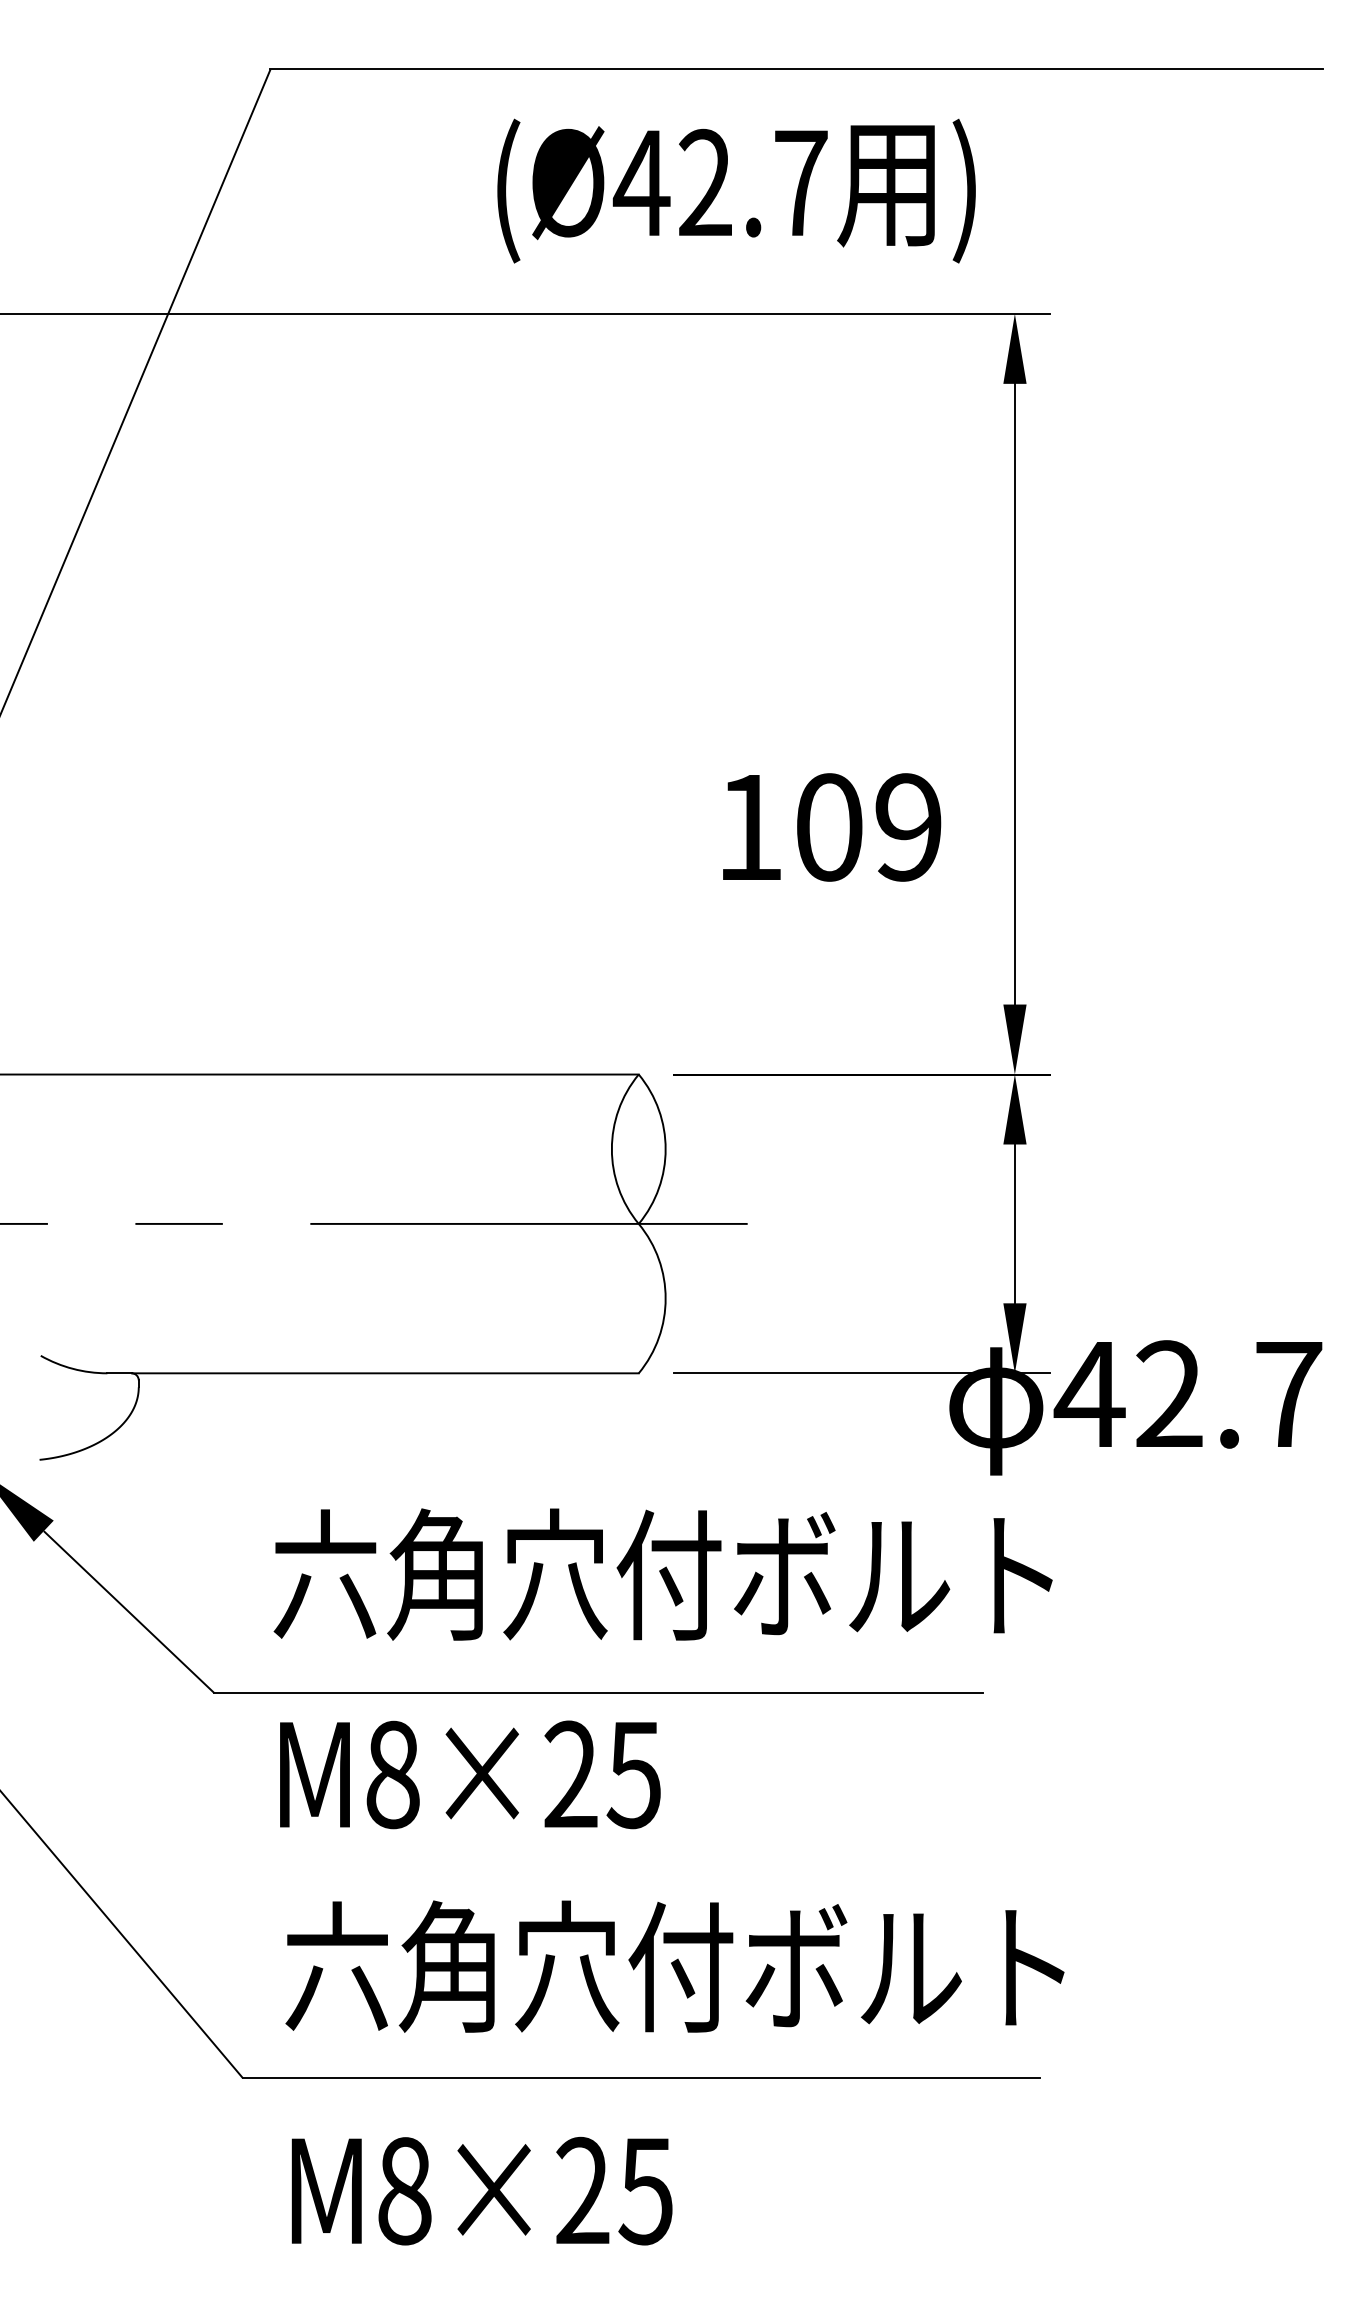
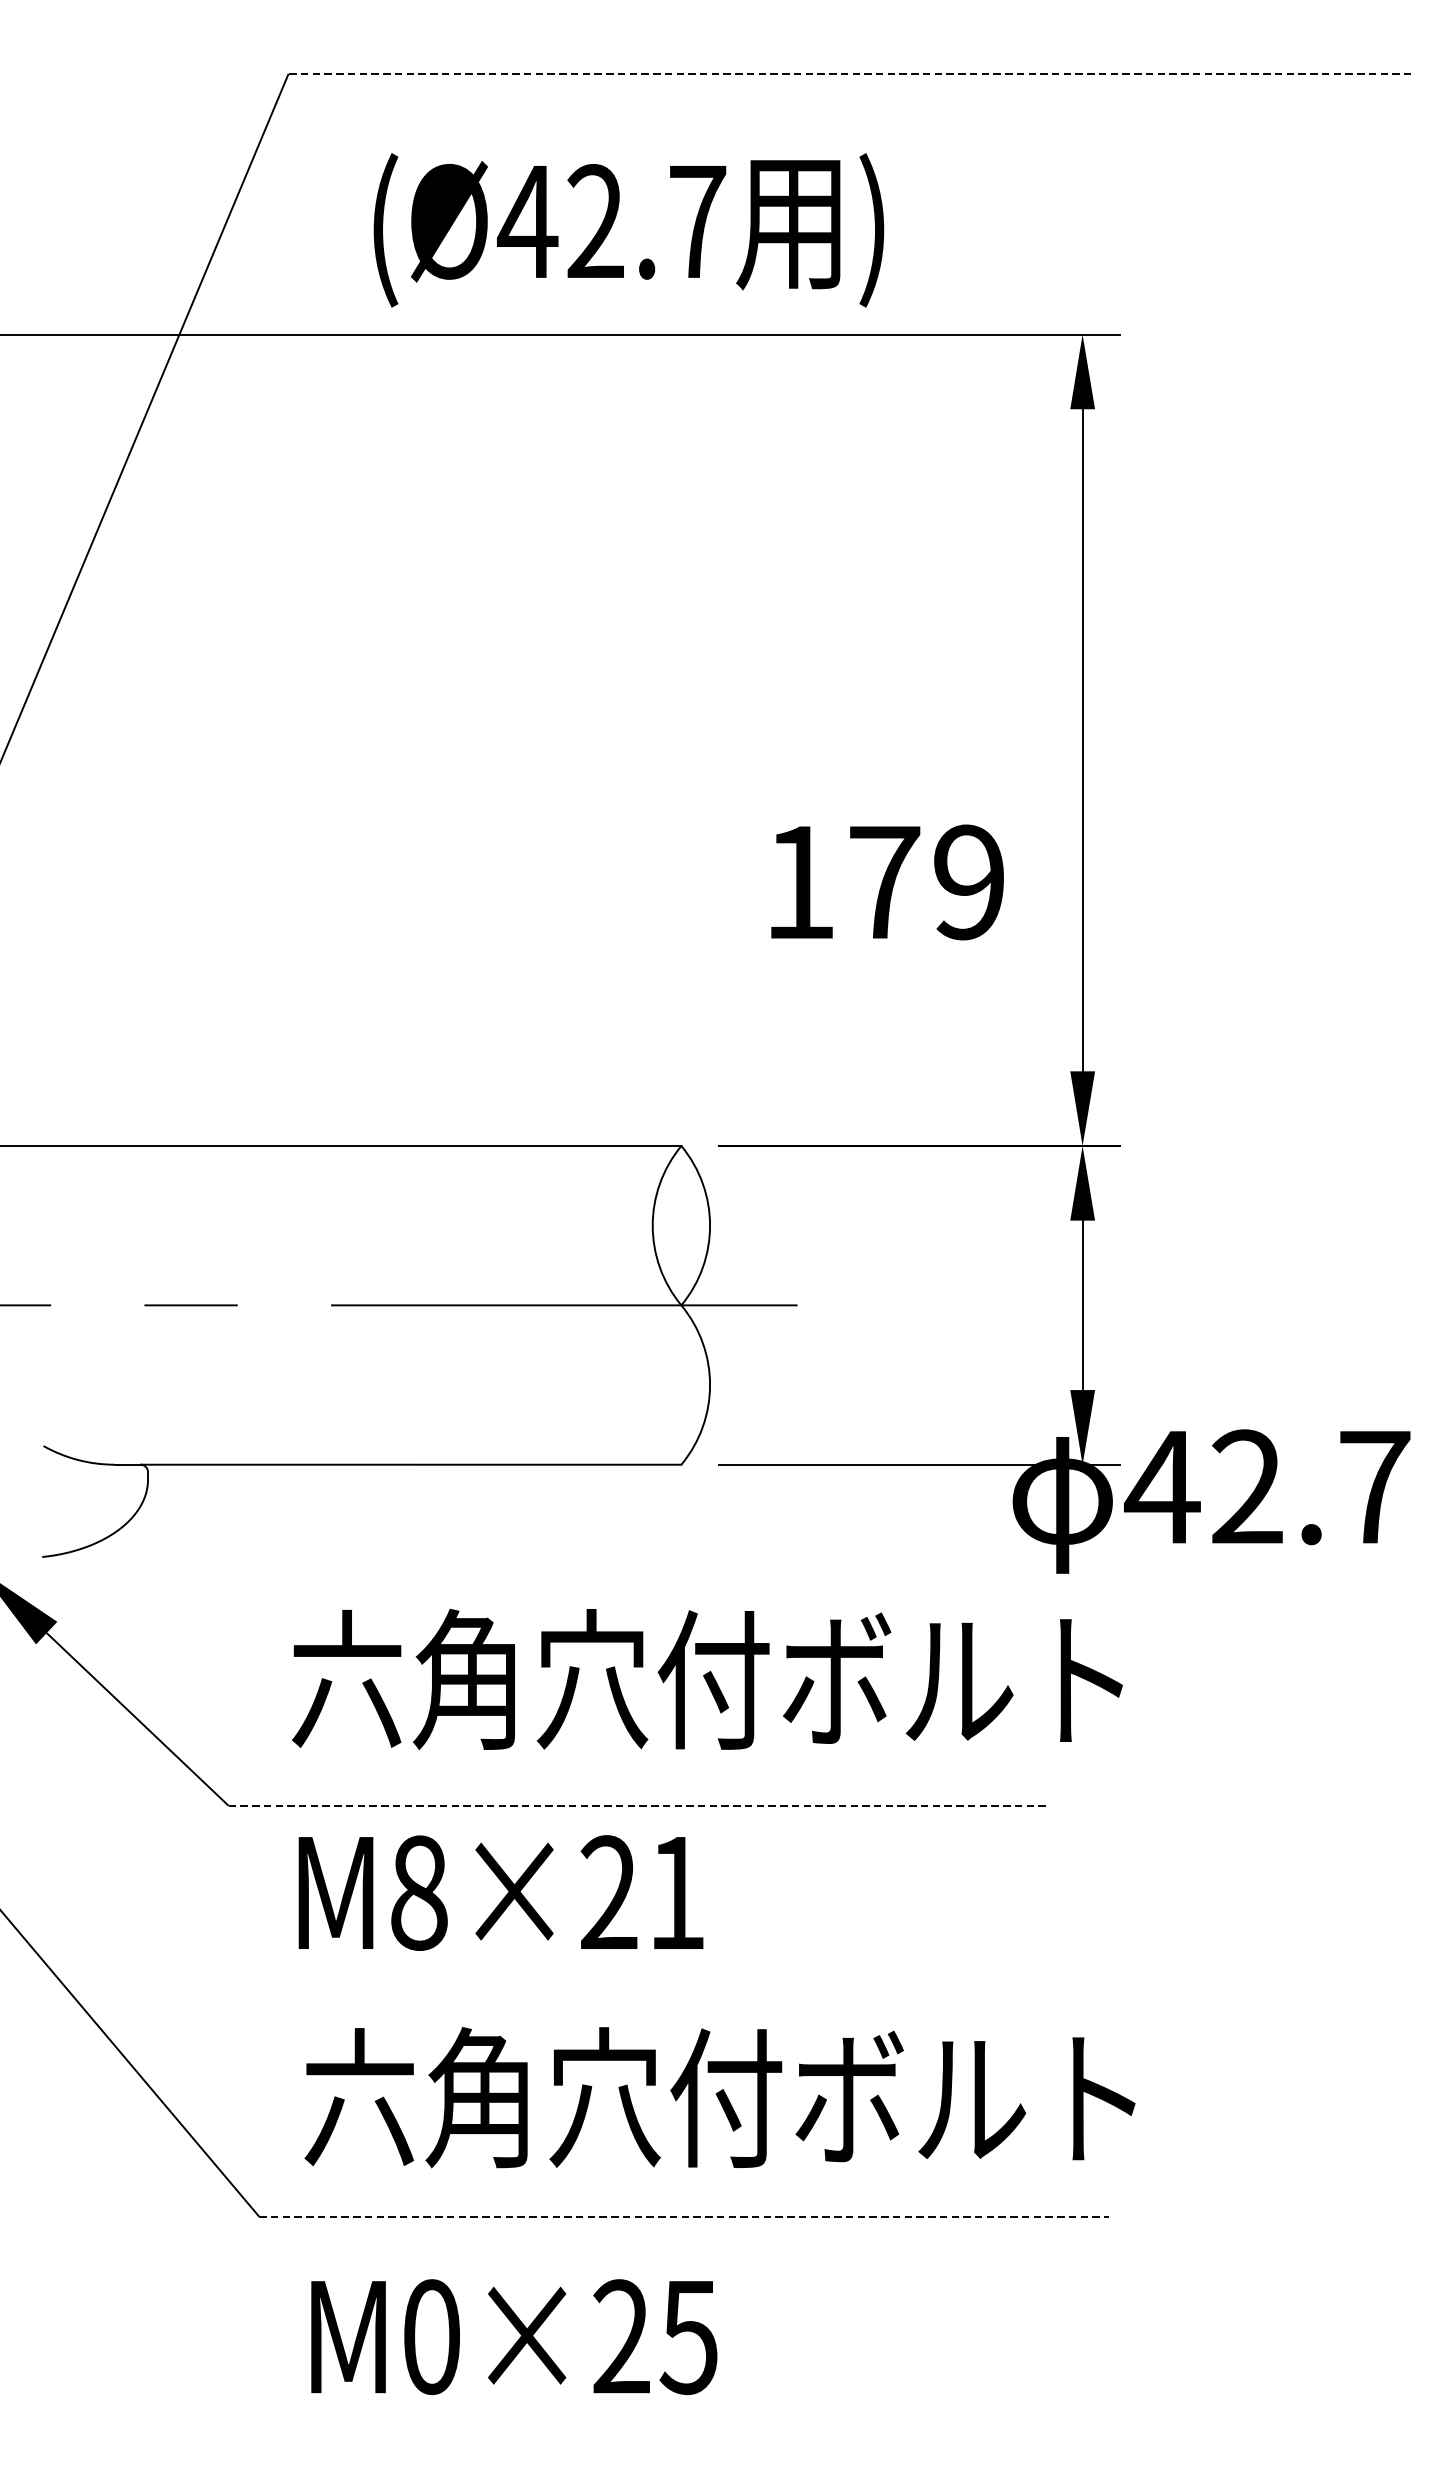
line: (796, 69) -> (849, 73), solid -> dashed
text: (736, 190) -> (628, 229), moved
text: (829, 827) -> (884, 882), 109 -> 179
line: (599, 1693) -> (639, 1806), solid -> dashed
text: (633, 1775) -> (675, 1893), M8×25 -> M8×21
line: (641, 2078) -> (684, 2216), solid -> dashed
text: (404, 2190) -> (431, 2336), M8×25 -> M0×25

